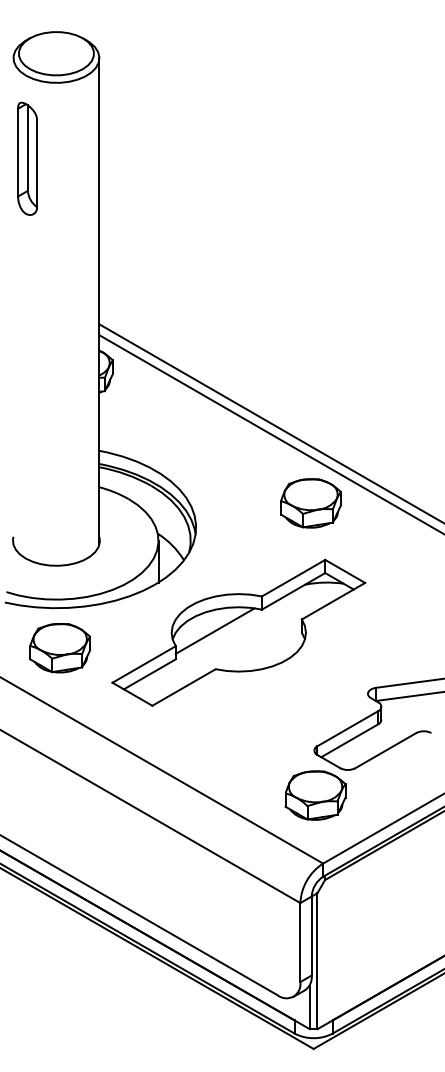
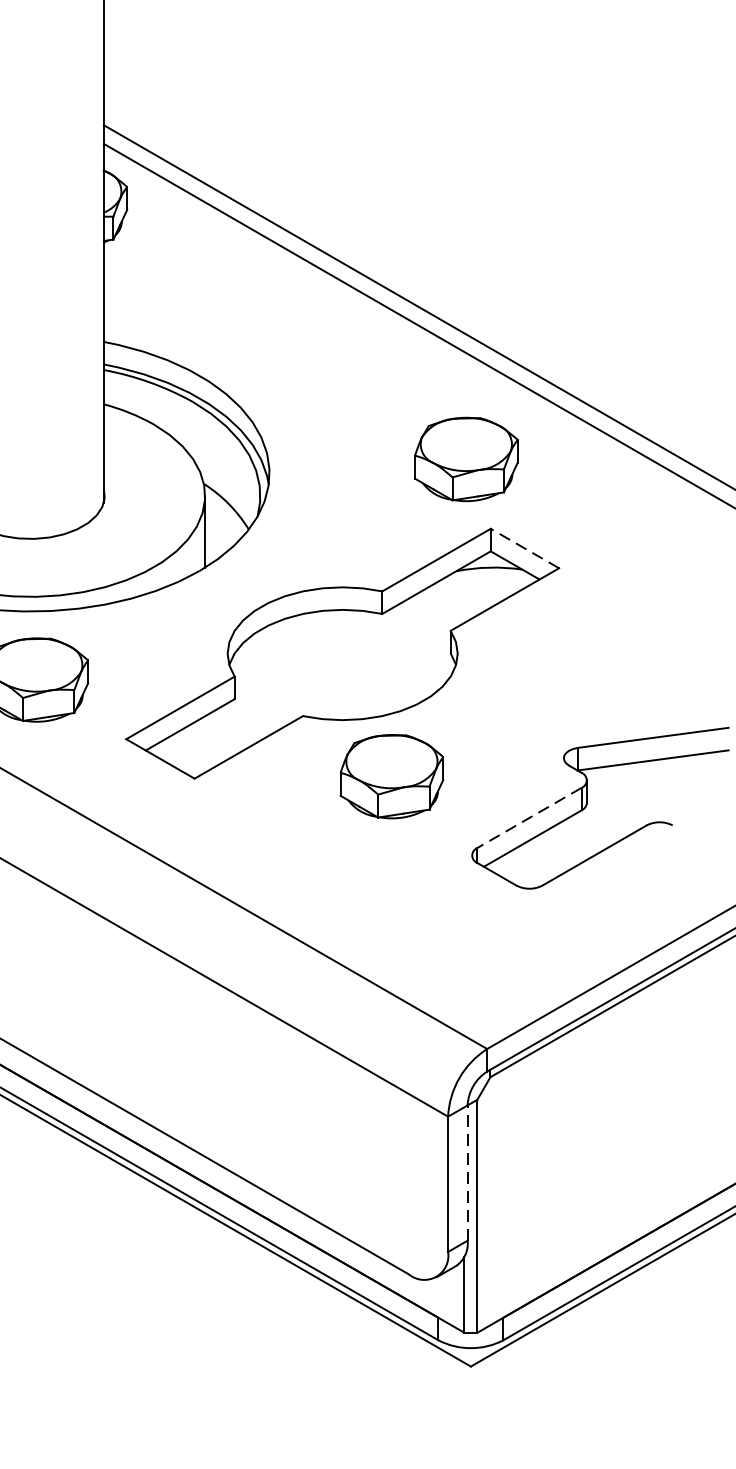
part: (310, 503) -> (465, 459), moved
line: (344, 571) -> (523, 548), solid -> dashed
line: (214, 630) -> (301, 649), removed
line: (347, 728) -> (528, 817), solid -> dashed
part: (315, 795) -> (391, 776), moved
line: (311, 935) -> (467, 1172), solid -> dashed

